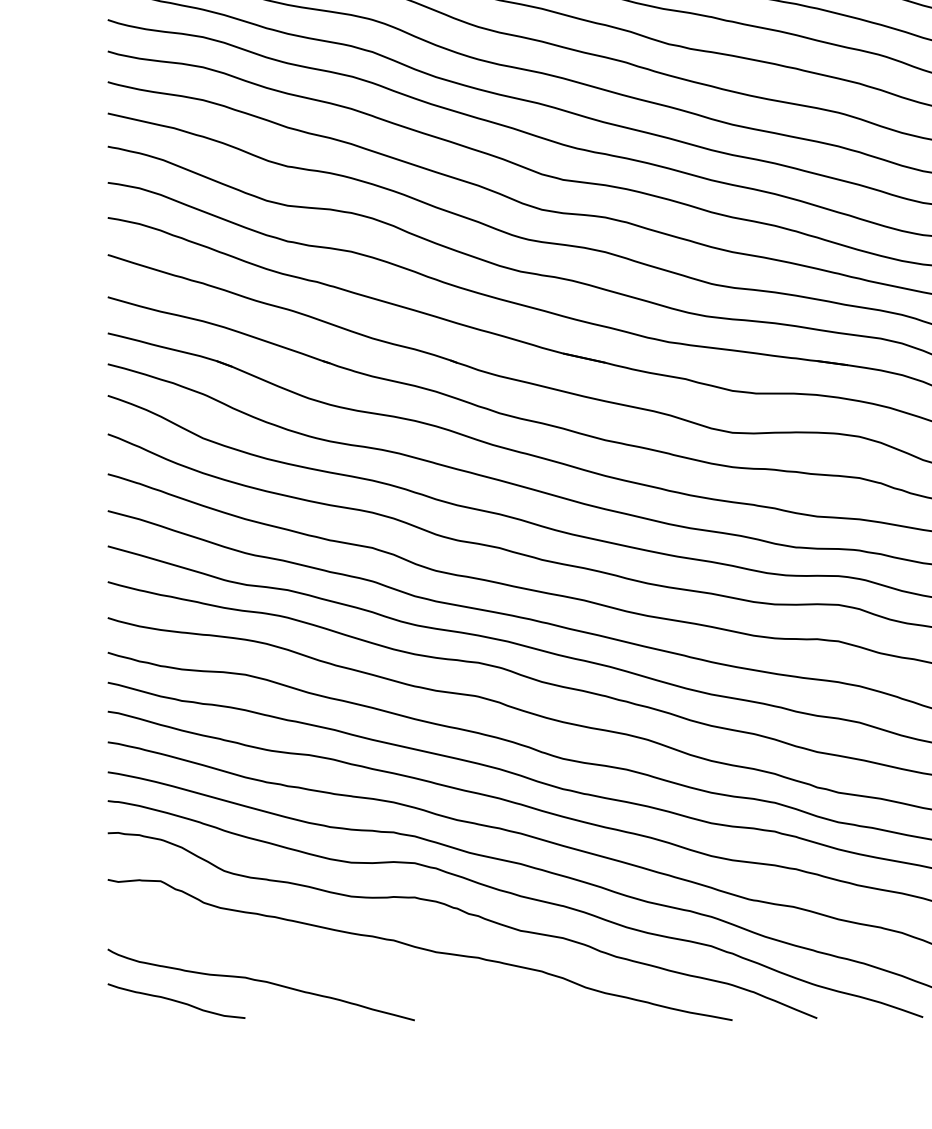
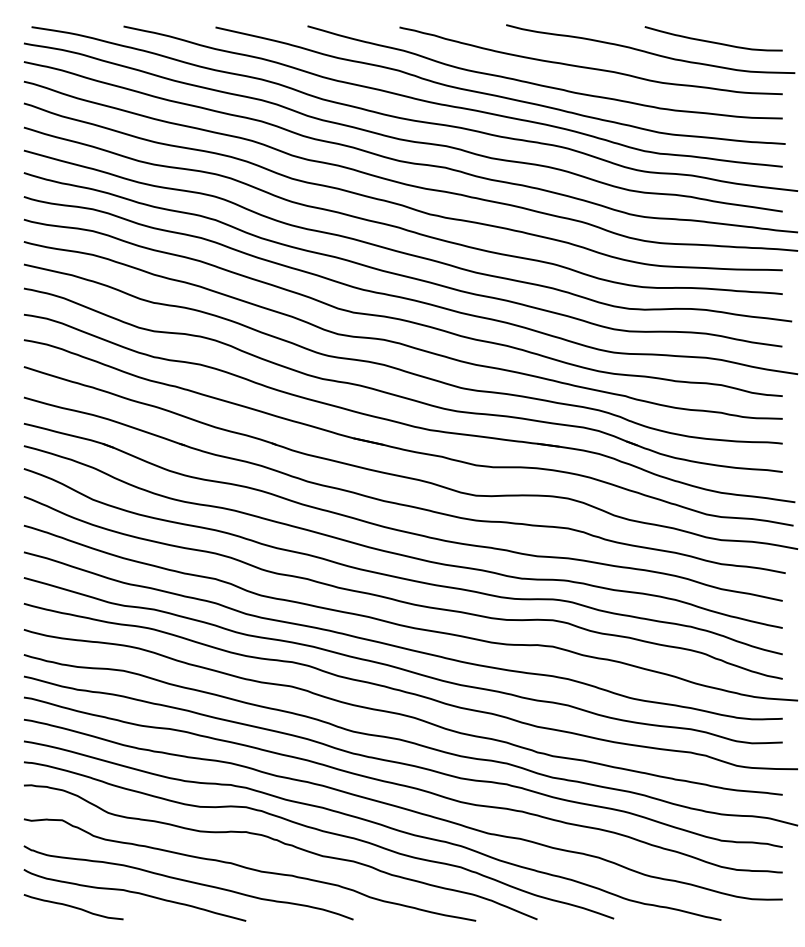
curve: (335, 967) -> (188, 882), added

